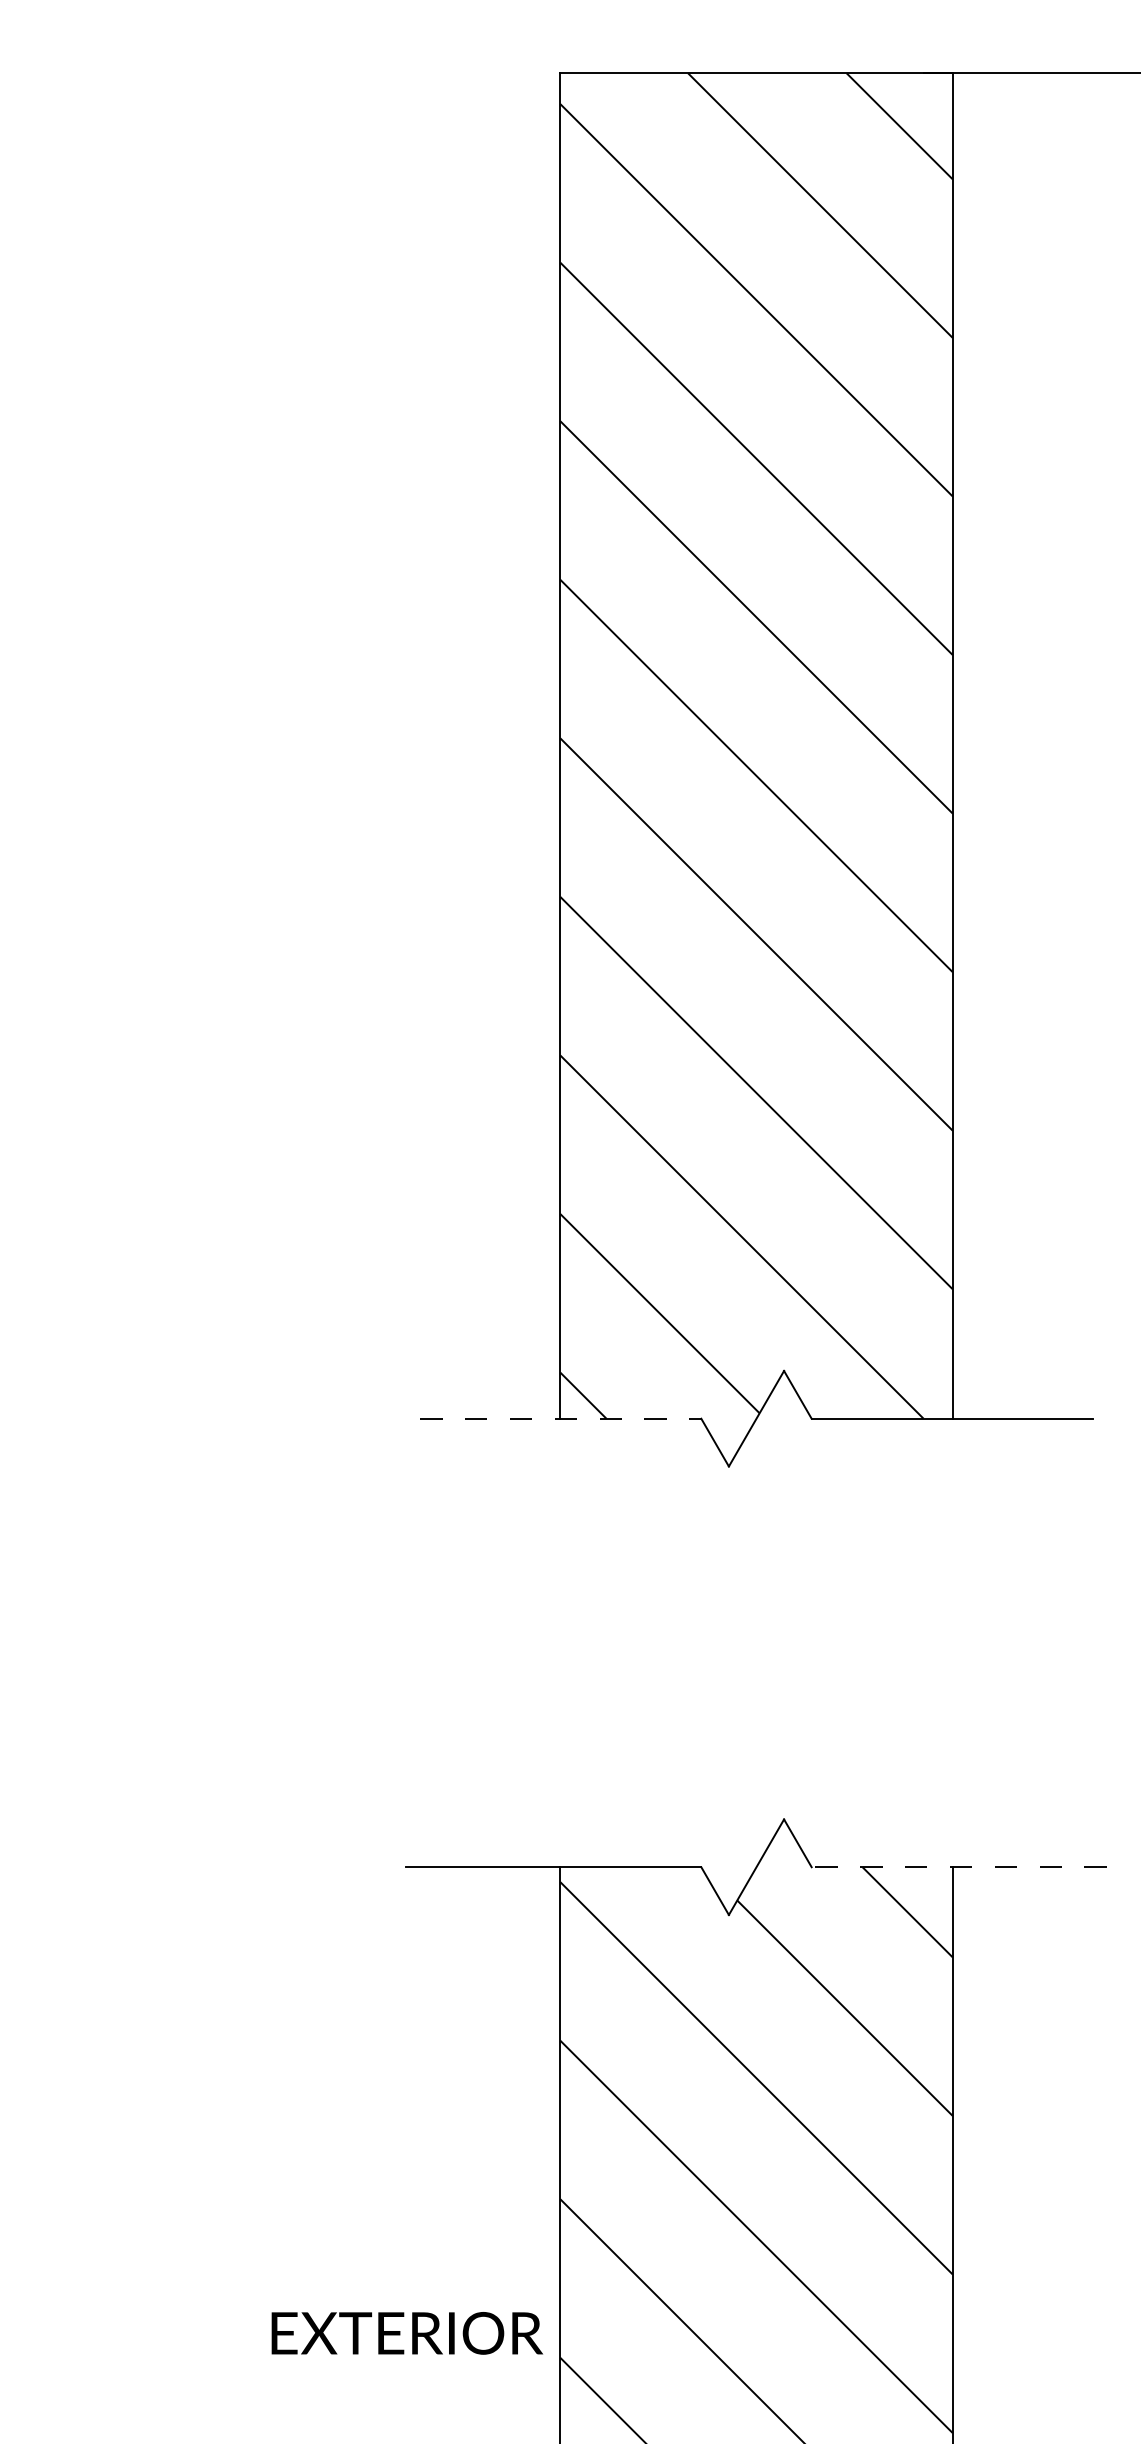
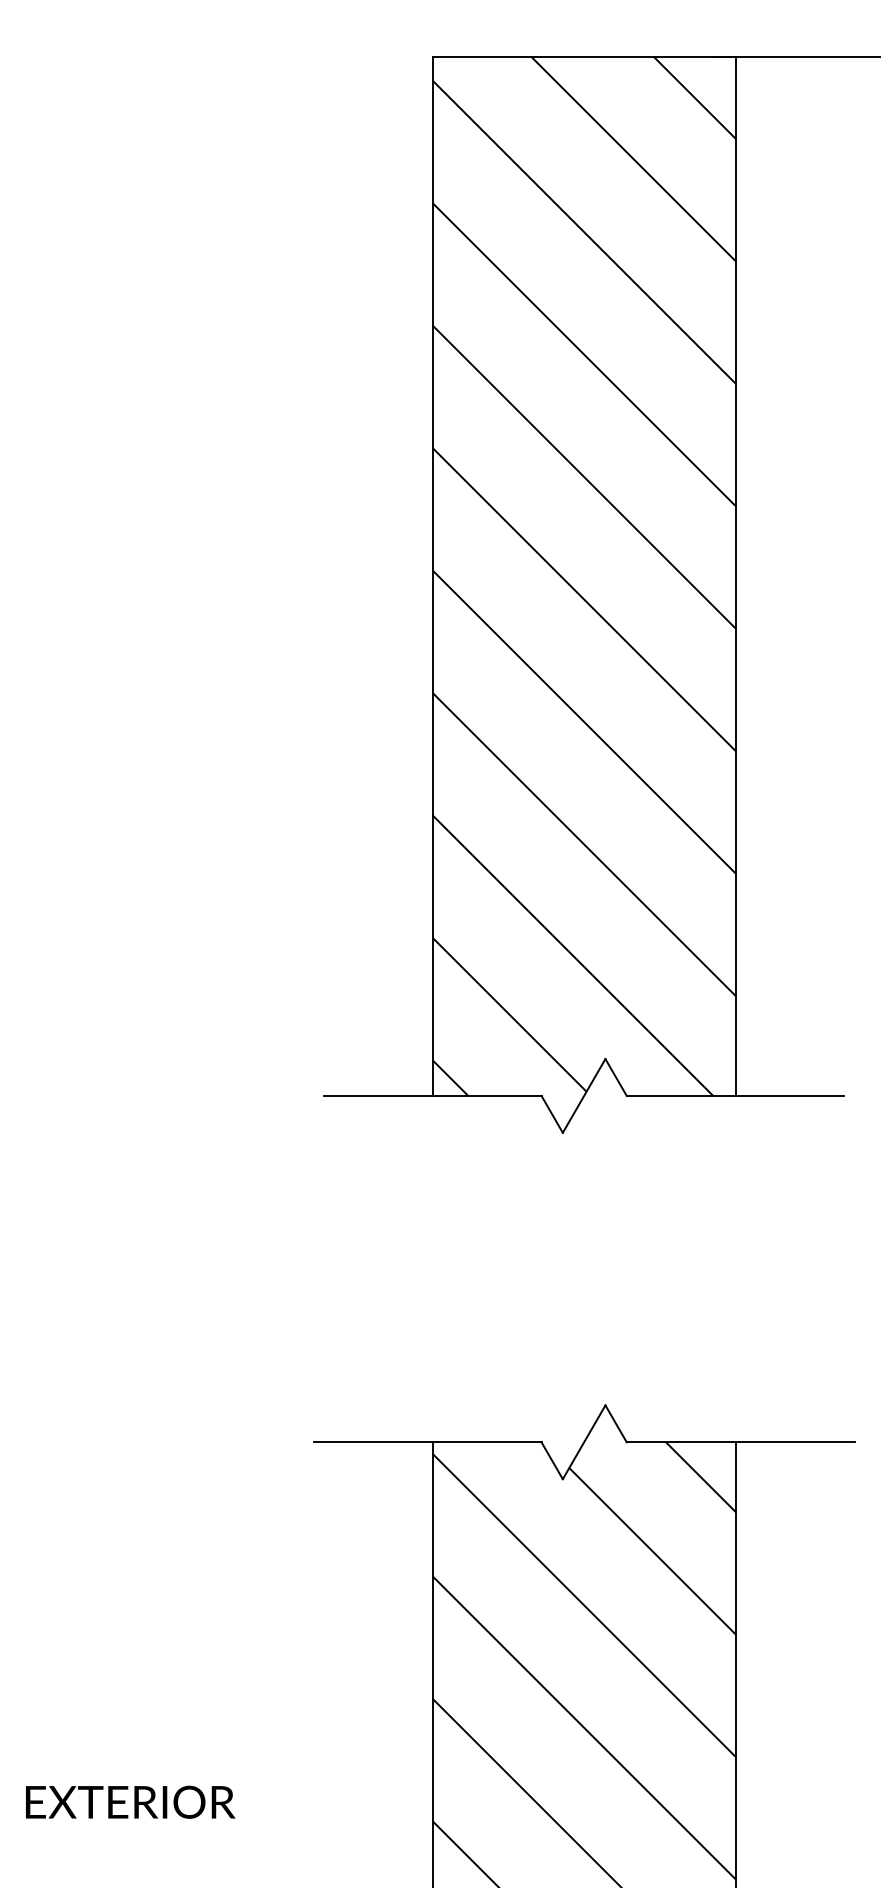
line: (560, 1418) -> (432, 1095), dashed -> solid
line: (959, 1867) -> (740, 1442), dashed -> solid
text: (407, 2333) -> (130, 1802), moved

